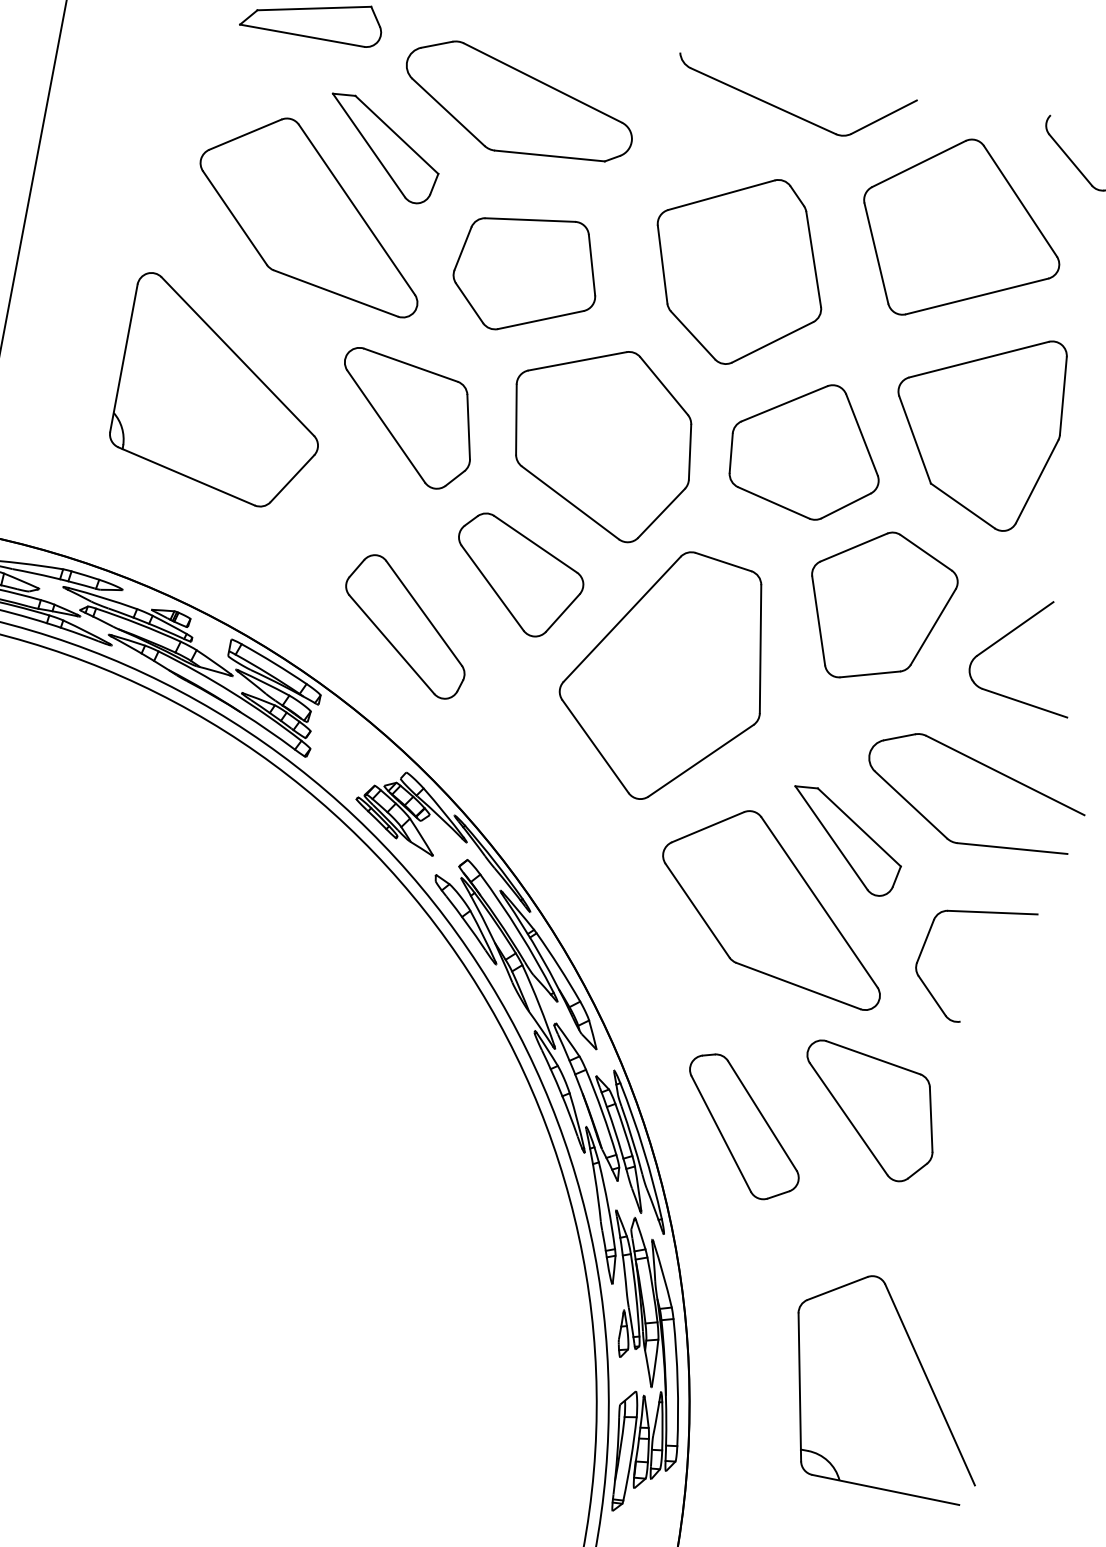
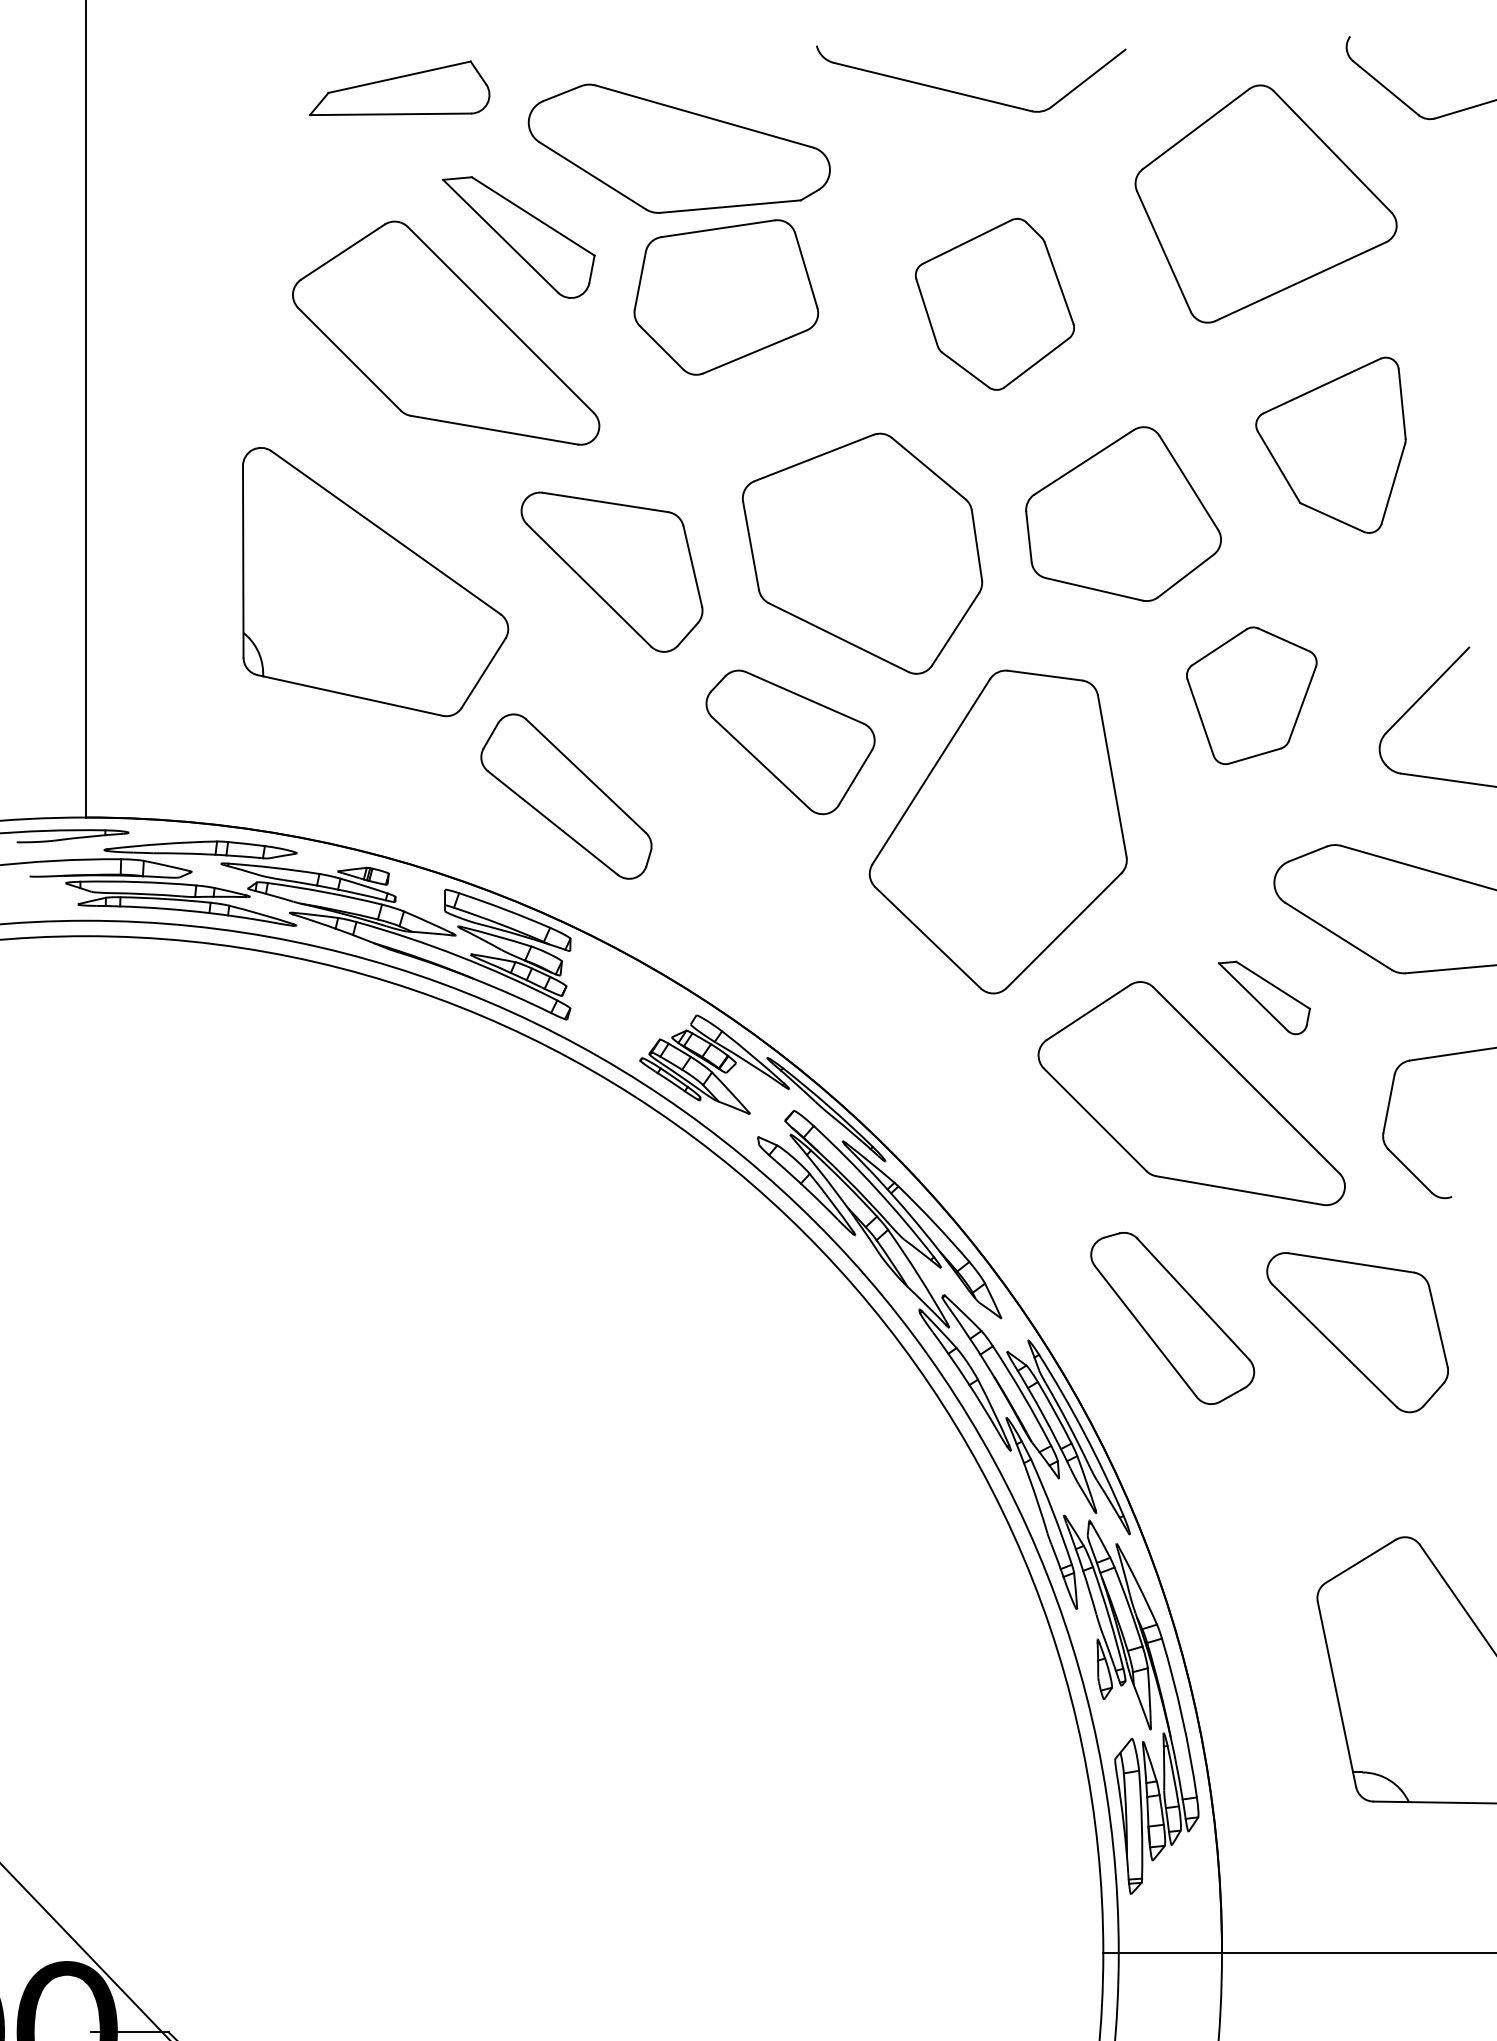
part: (789, 112) -> (968, 94), moved
part: (738, 269) -> (994, 304), size x0.7
part: (526, 274) -> (726, 297), moved
part: (976, 426) -> (1330, 445), size x0.7
part: (879, 607) -> (1251, 695), size x0.7
part: (406, 626) -> (566, 796), moved
part: (845, 841) -> (1264, 997), size x0.6
part: (743, 1127) -> (1172, 1318), moved

